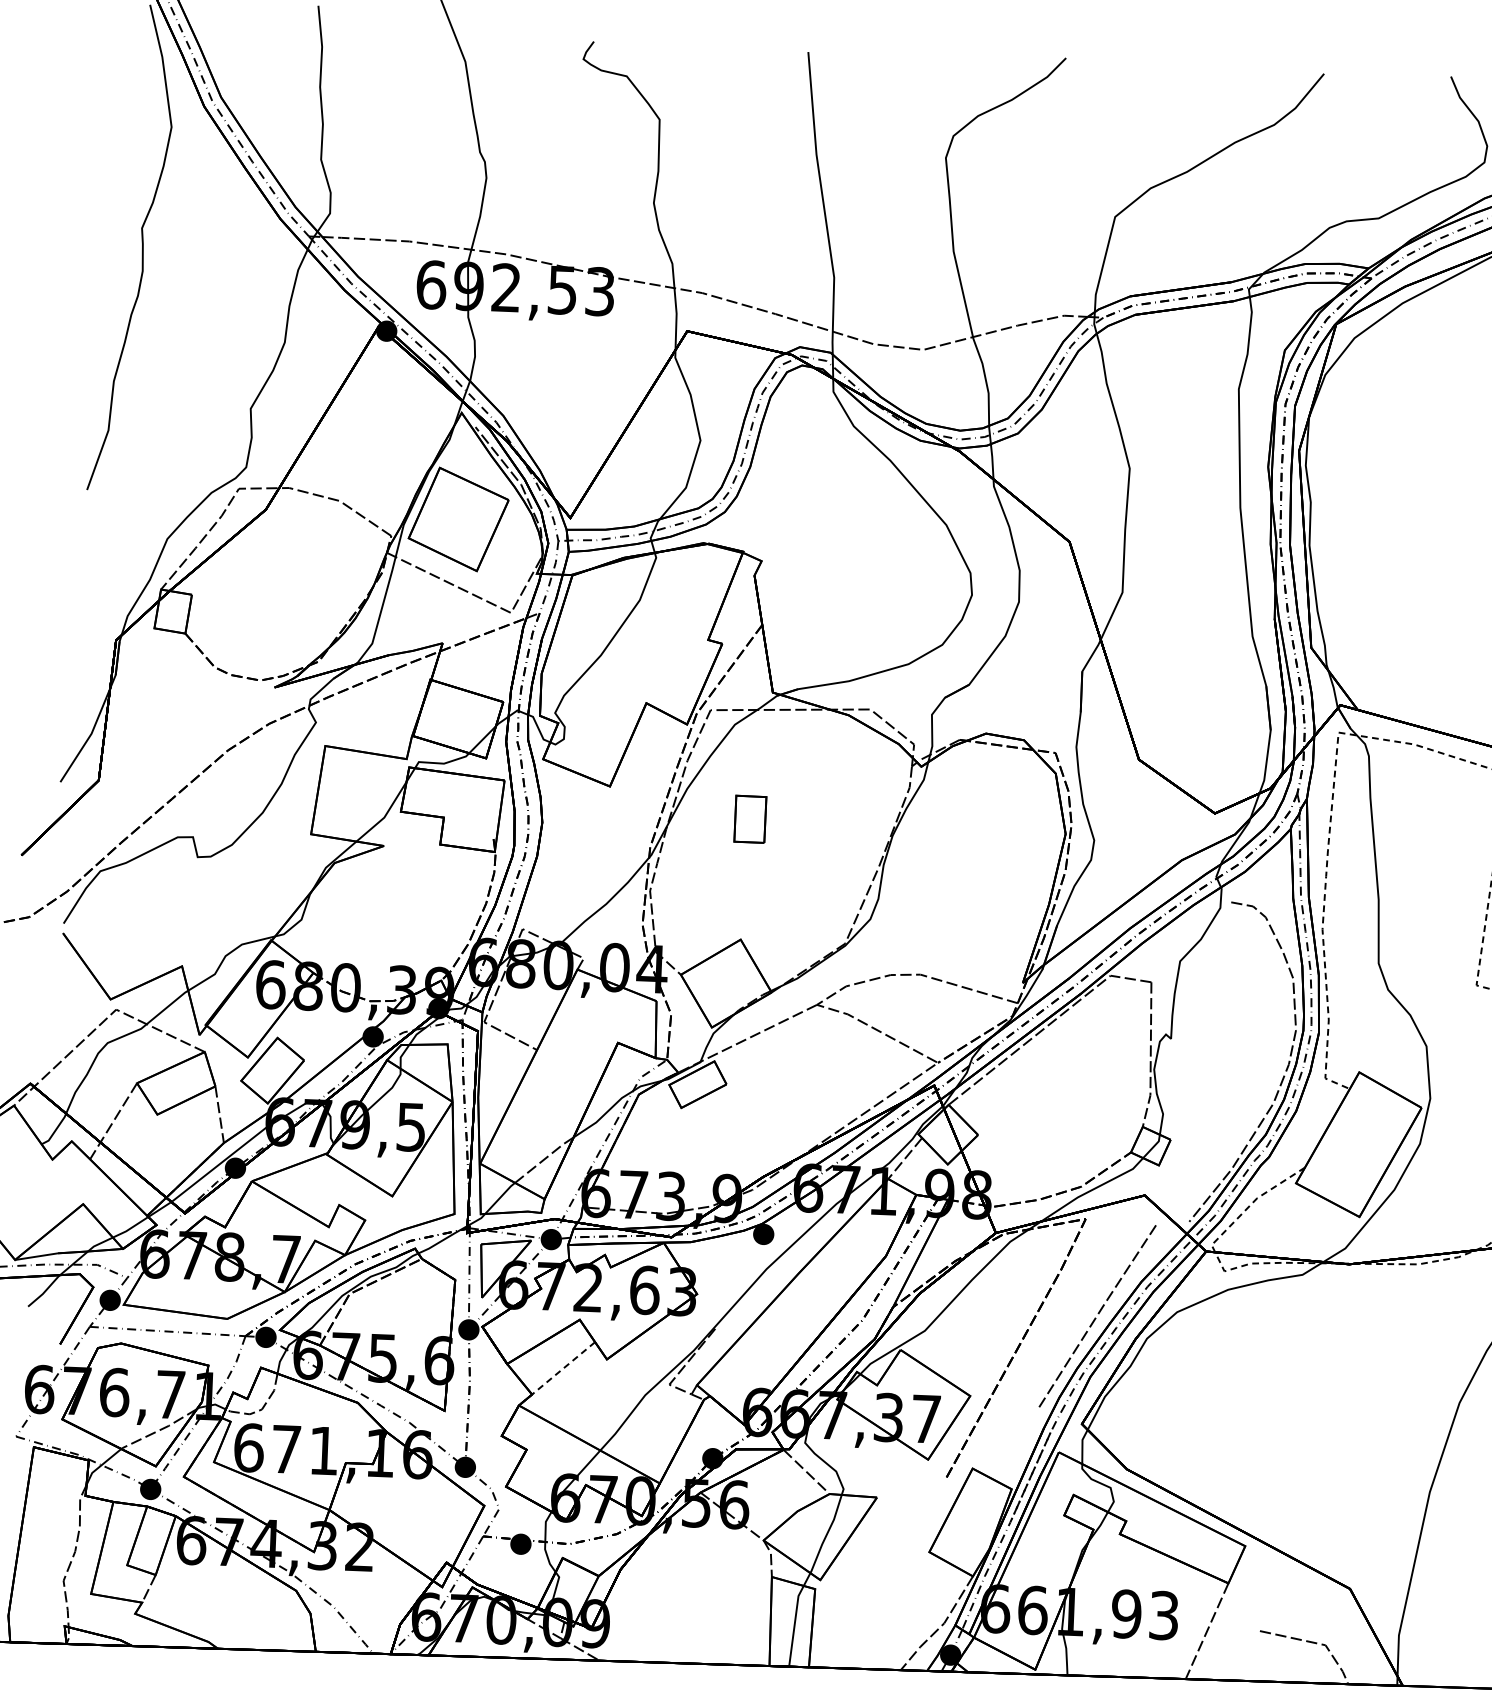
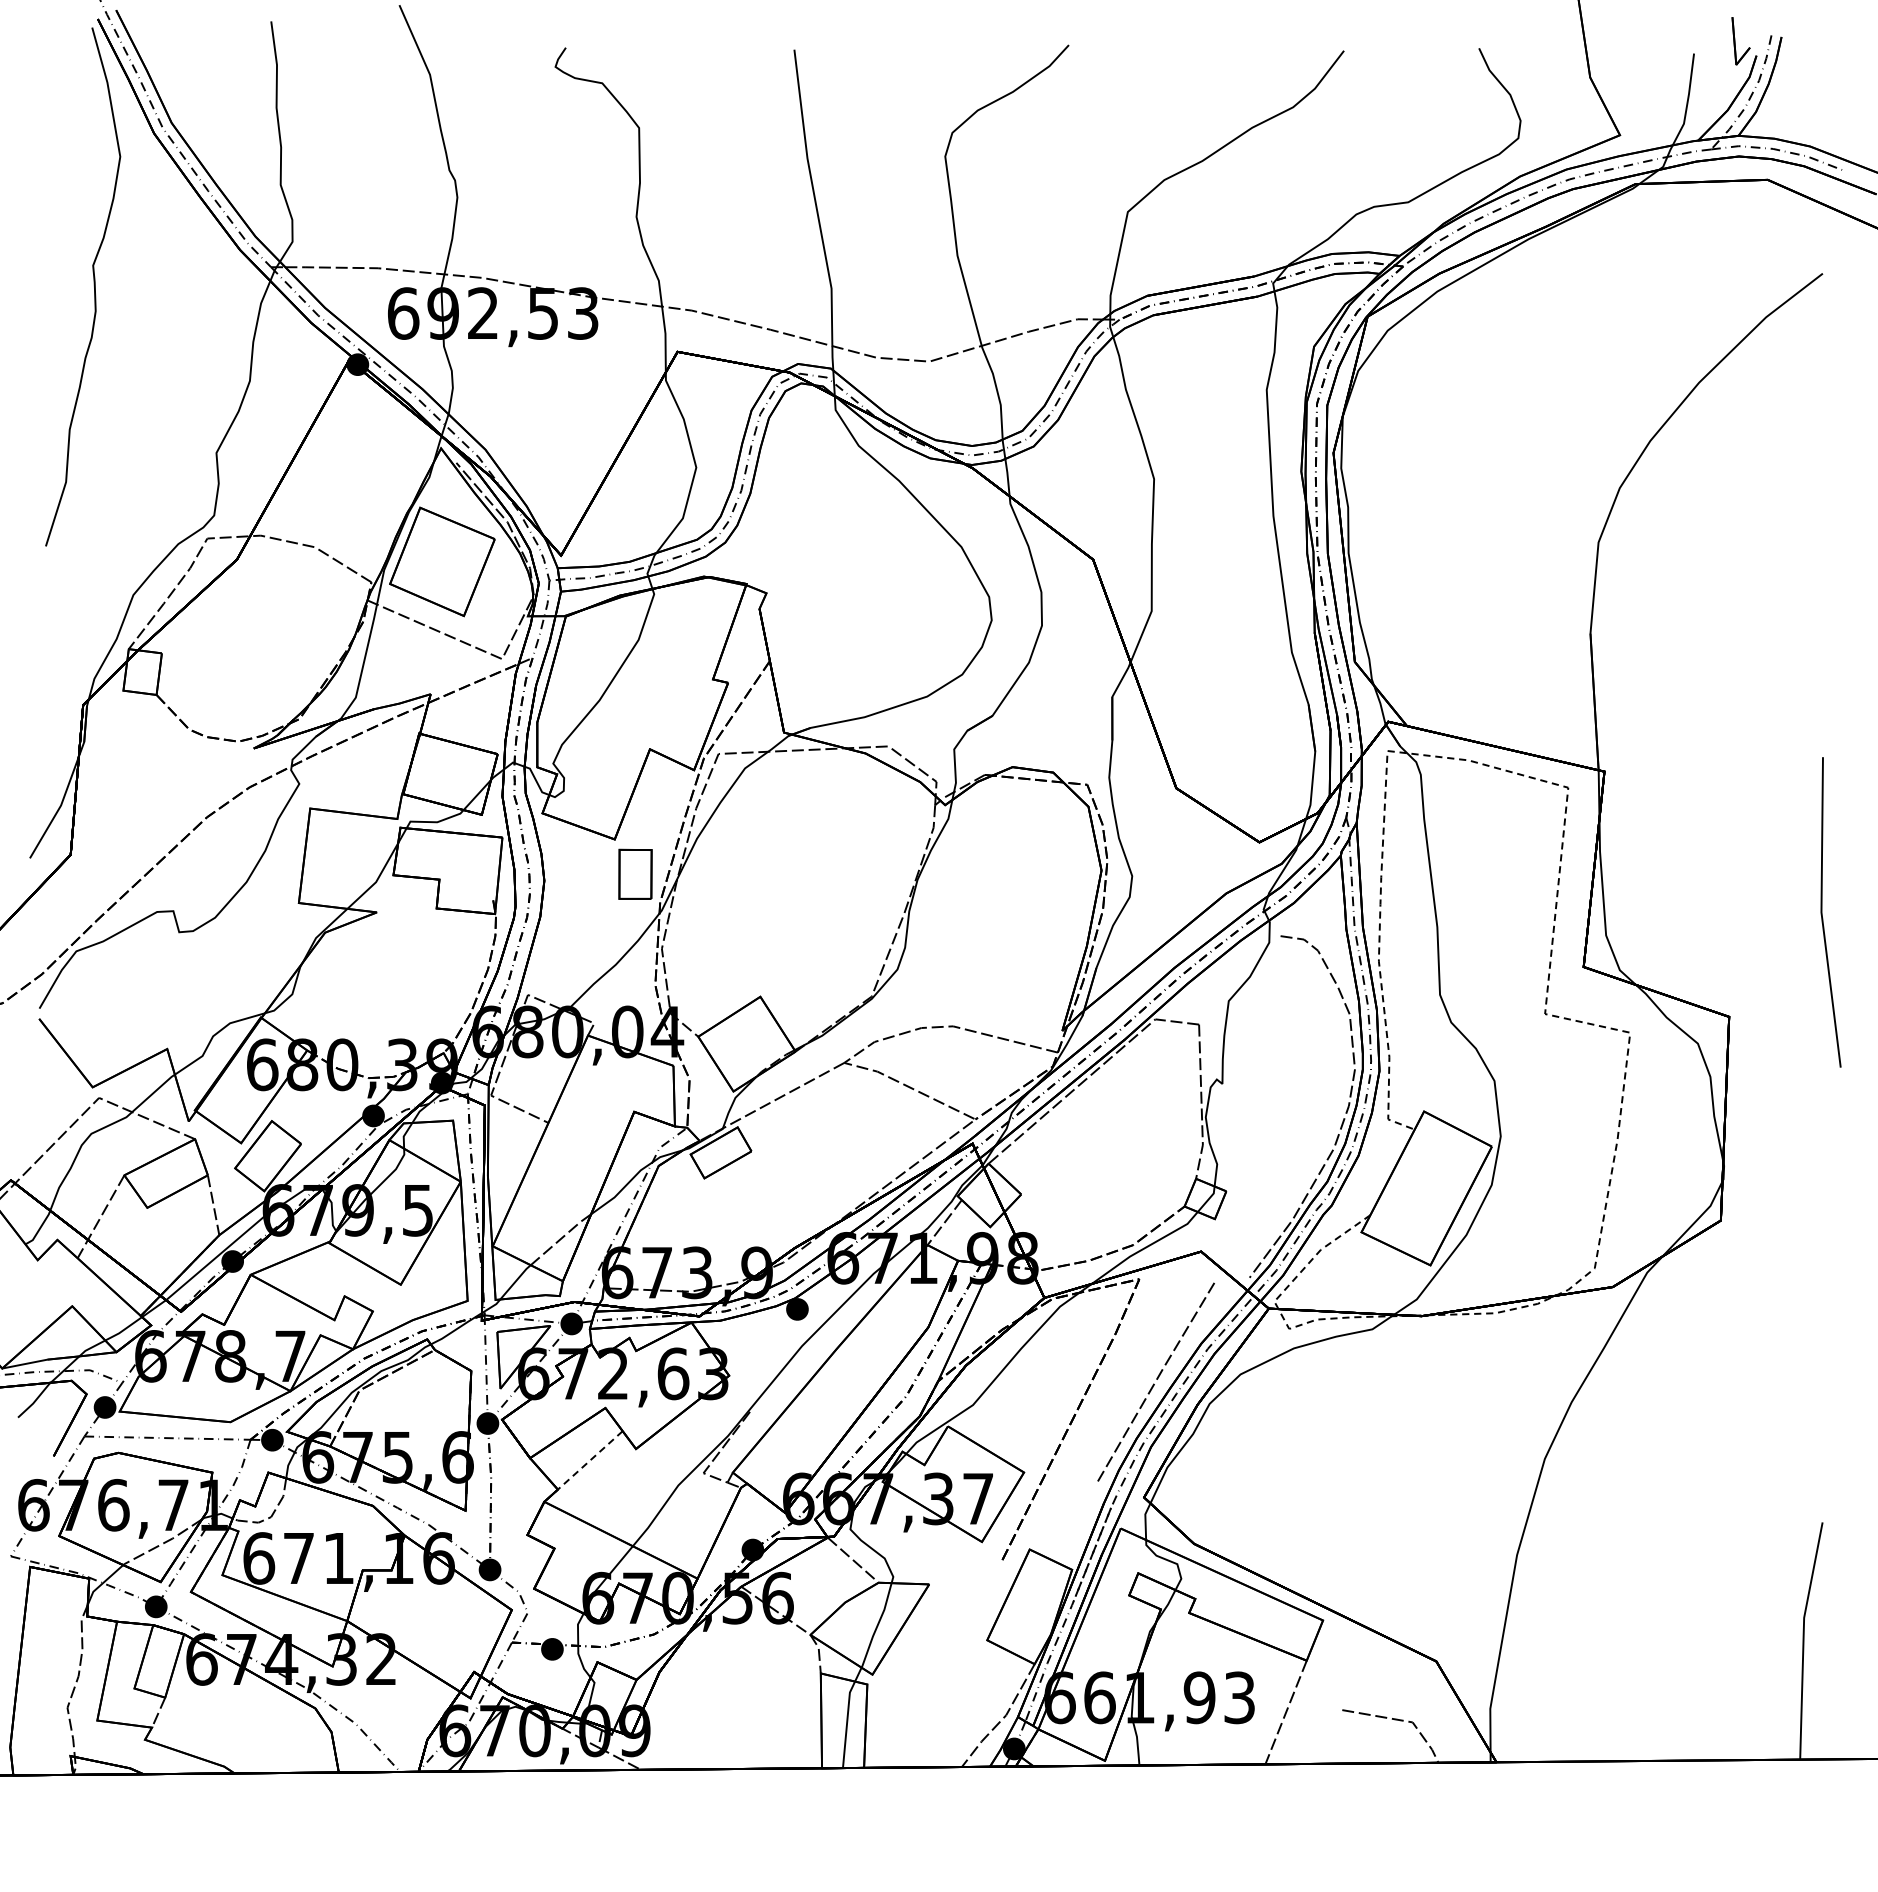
part: (750, 818) -> (635, 873), moved

